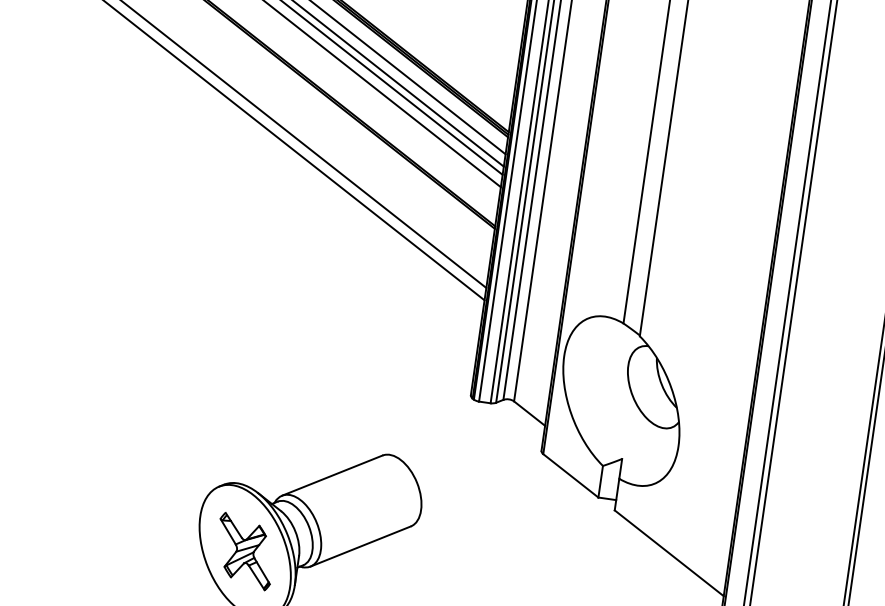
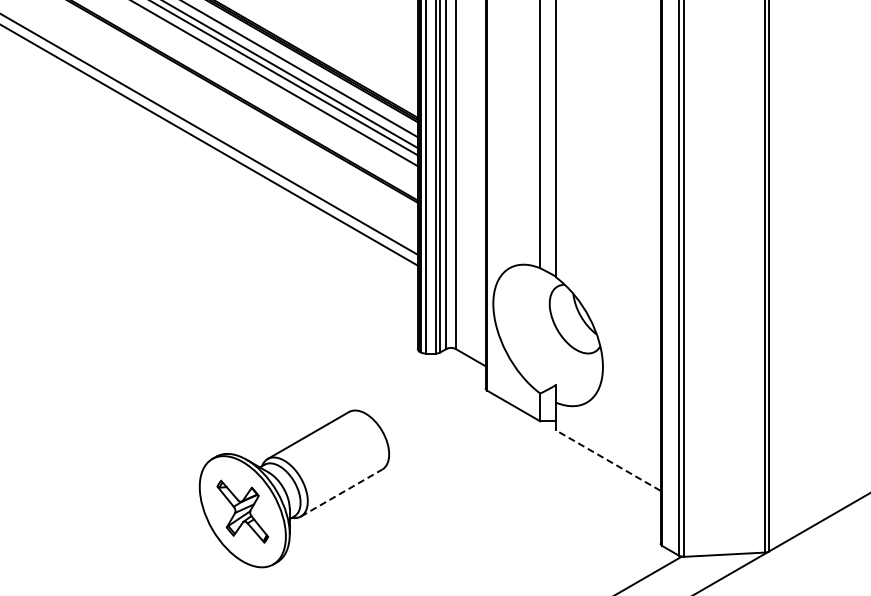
line: (360, 547) -> (341, 493), solid -> dashed
line: (668, 553) -> (607, 460), solid -> dashed

